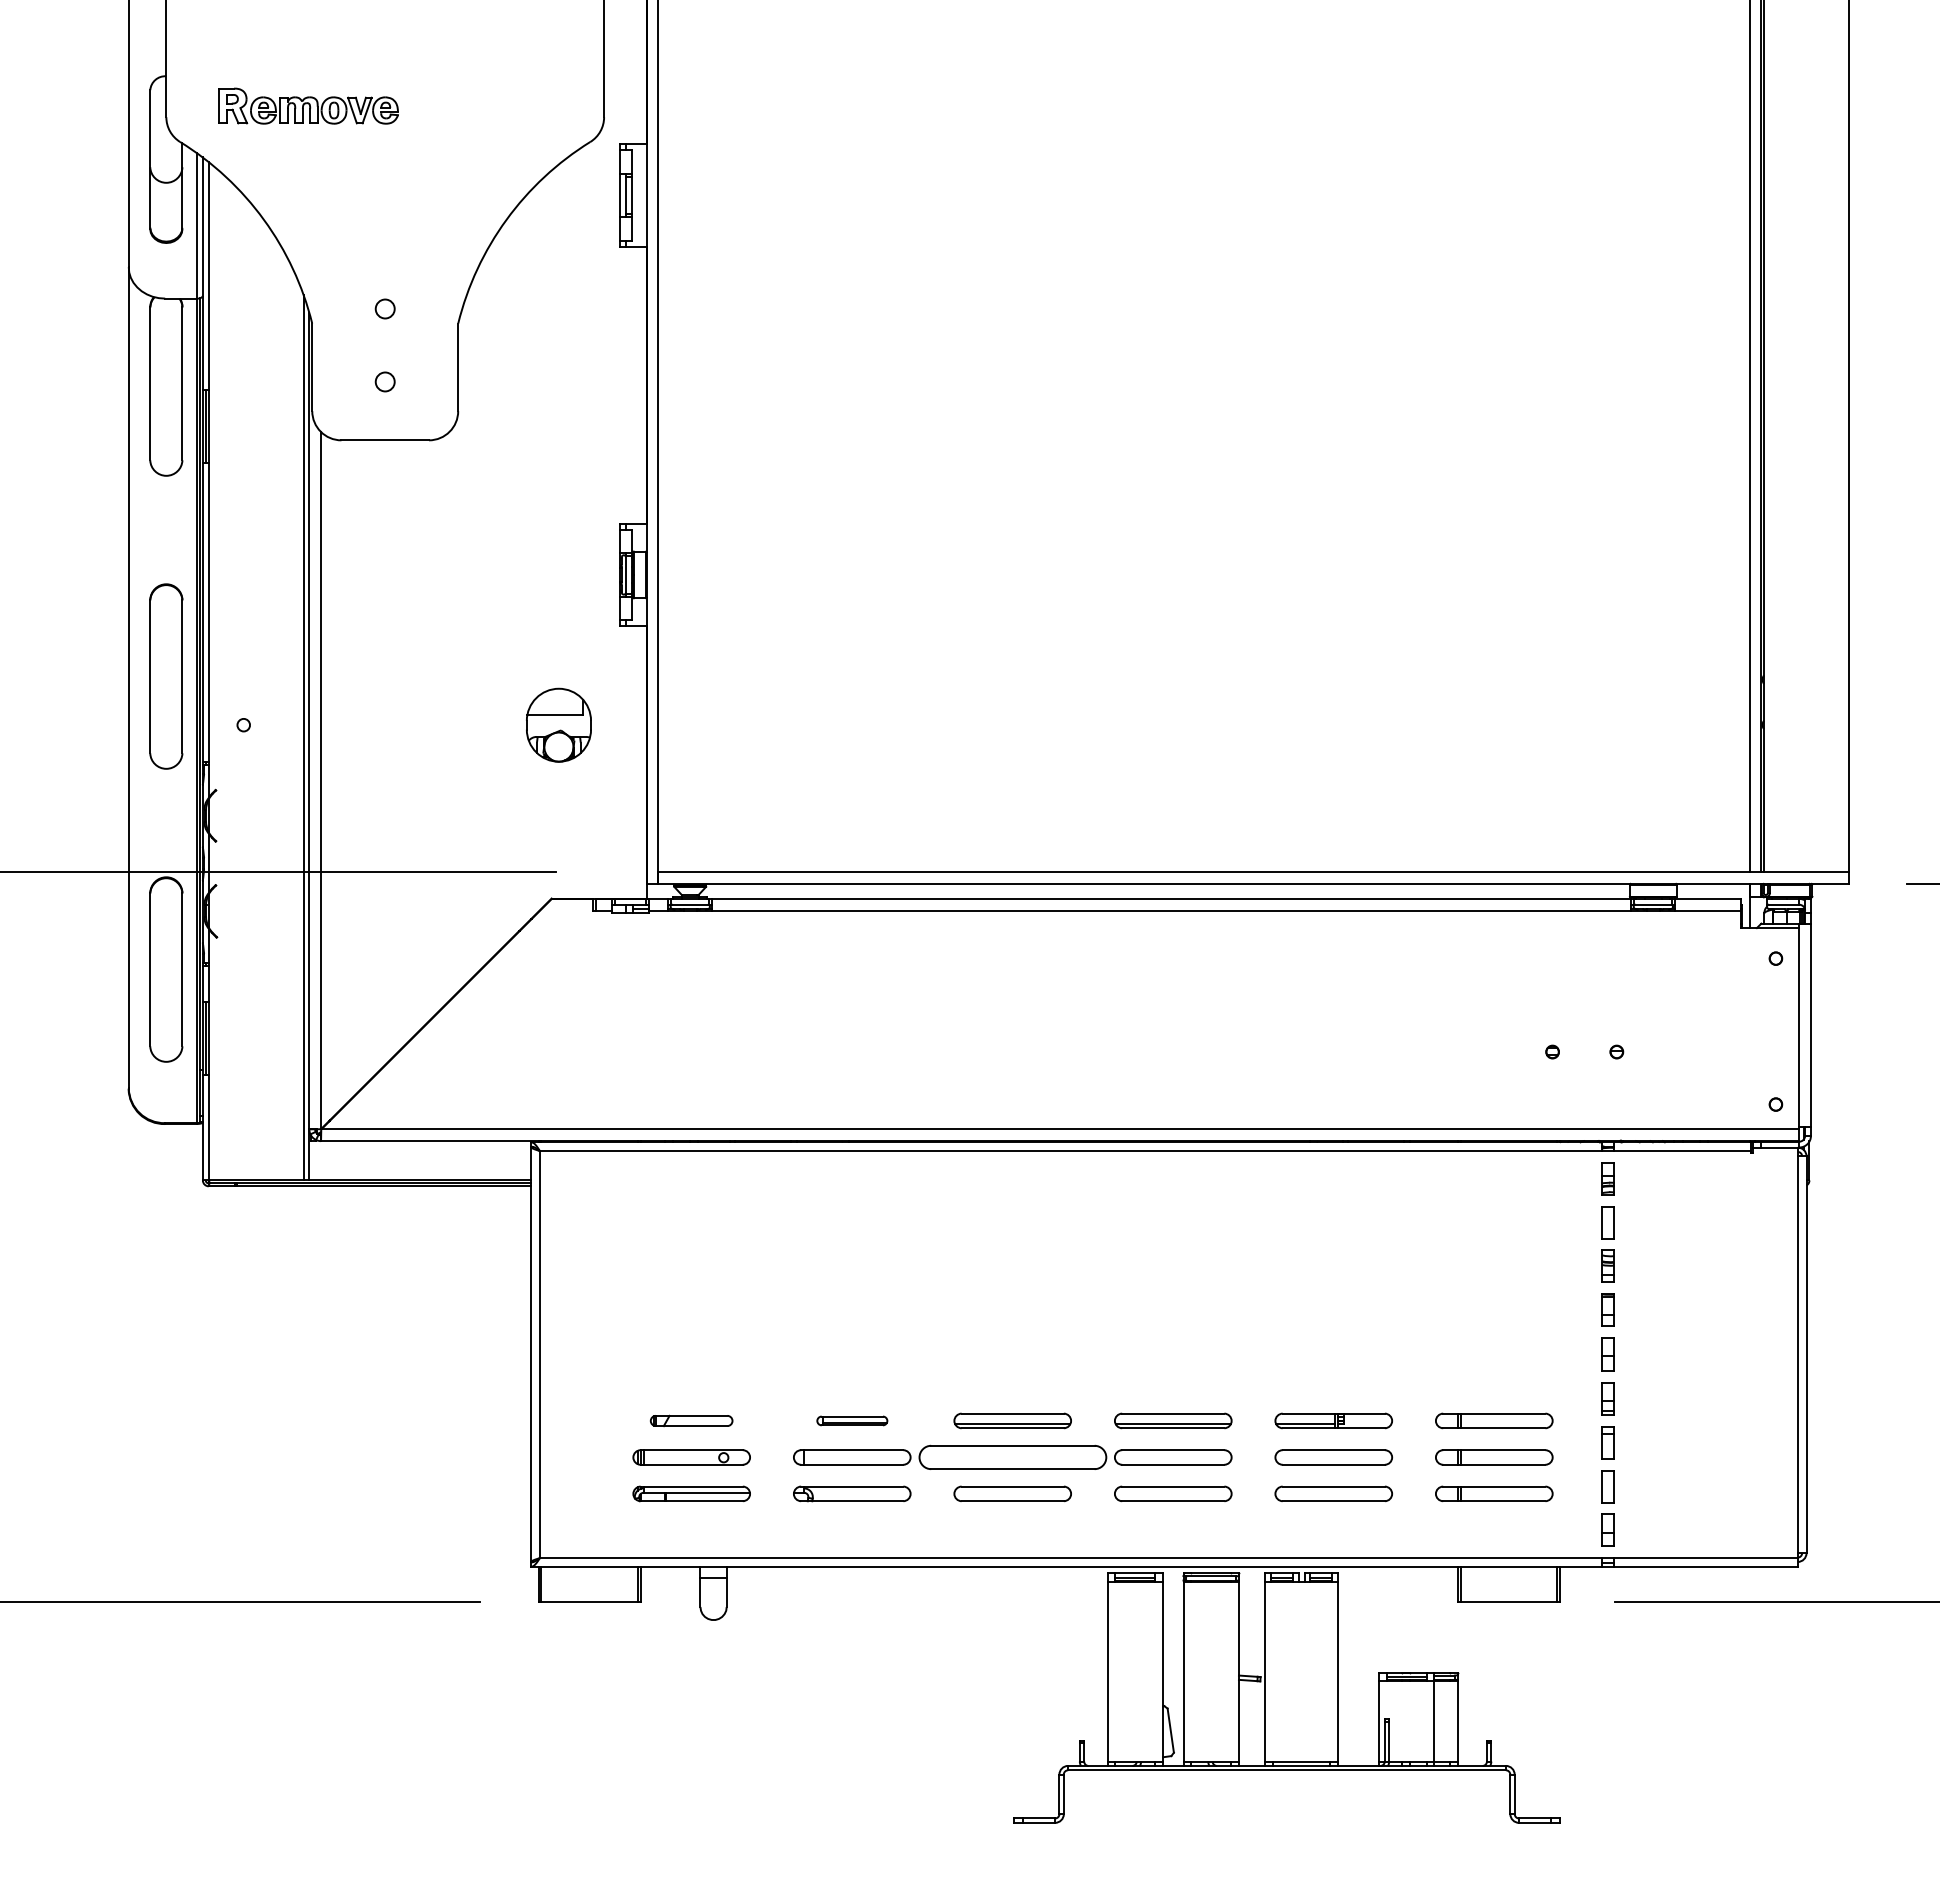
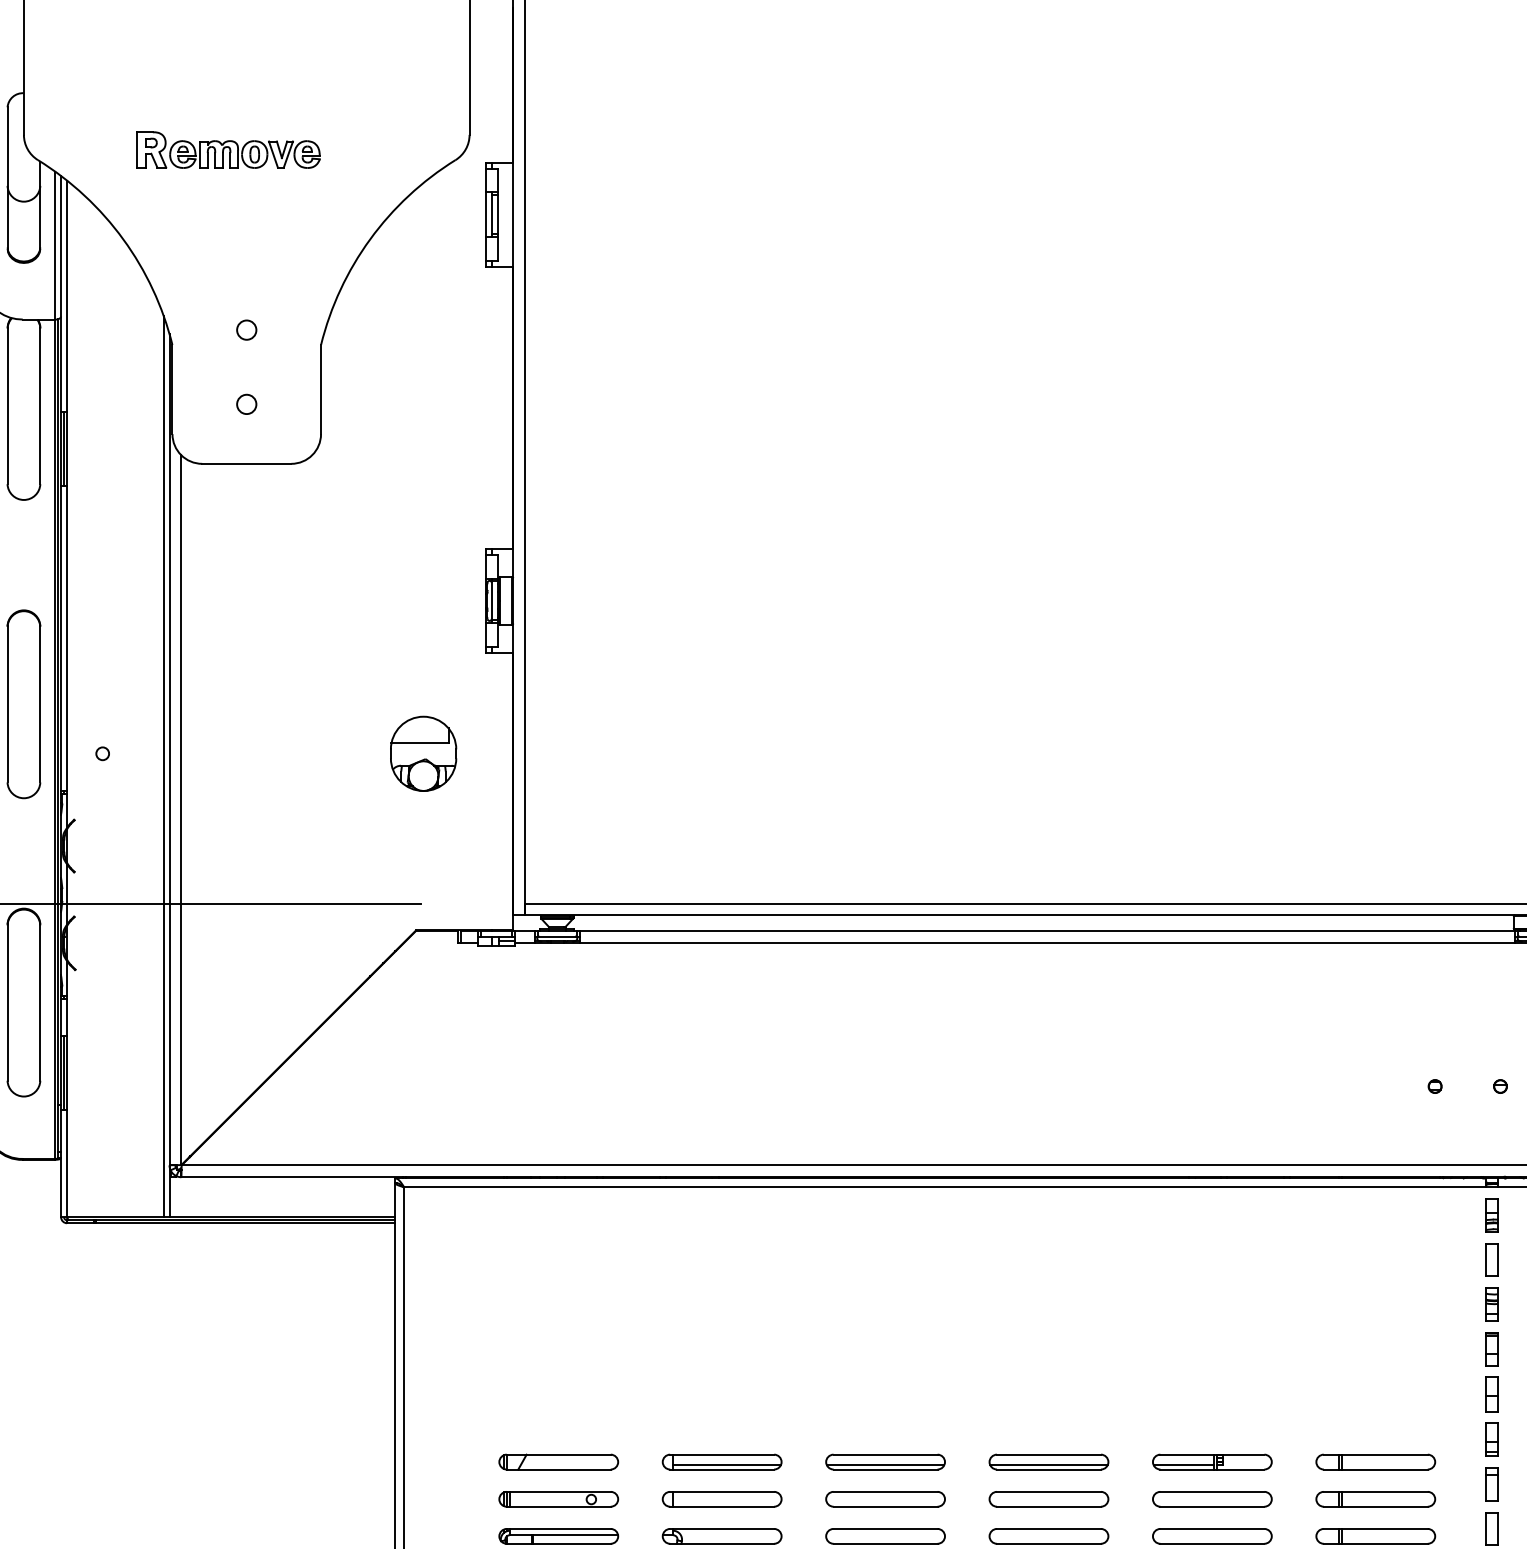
part: (308, 105) -> (228, 149), moved
part: (691, 1420) -> (558, 1461), size x1.43
part: (852, 1420) -> (722, 1461), size x1.67
part: (1012, 1457) -> (885, 1499), size x0.62

